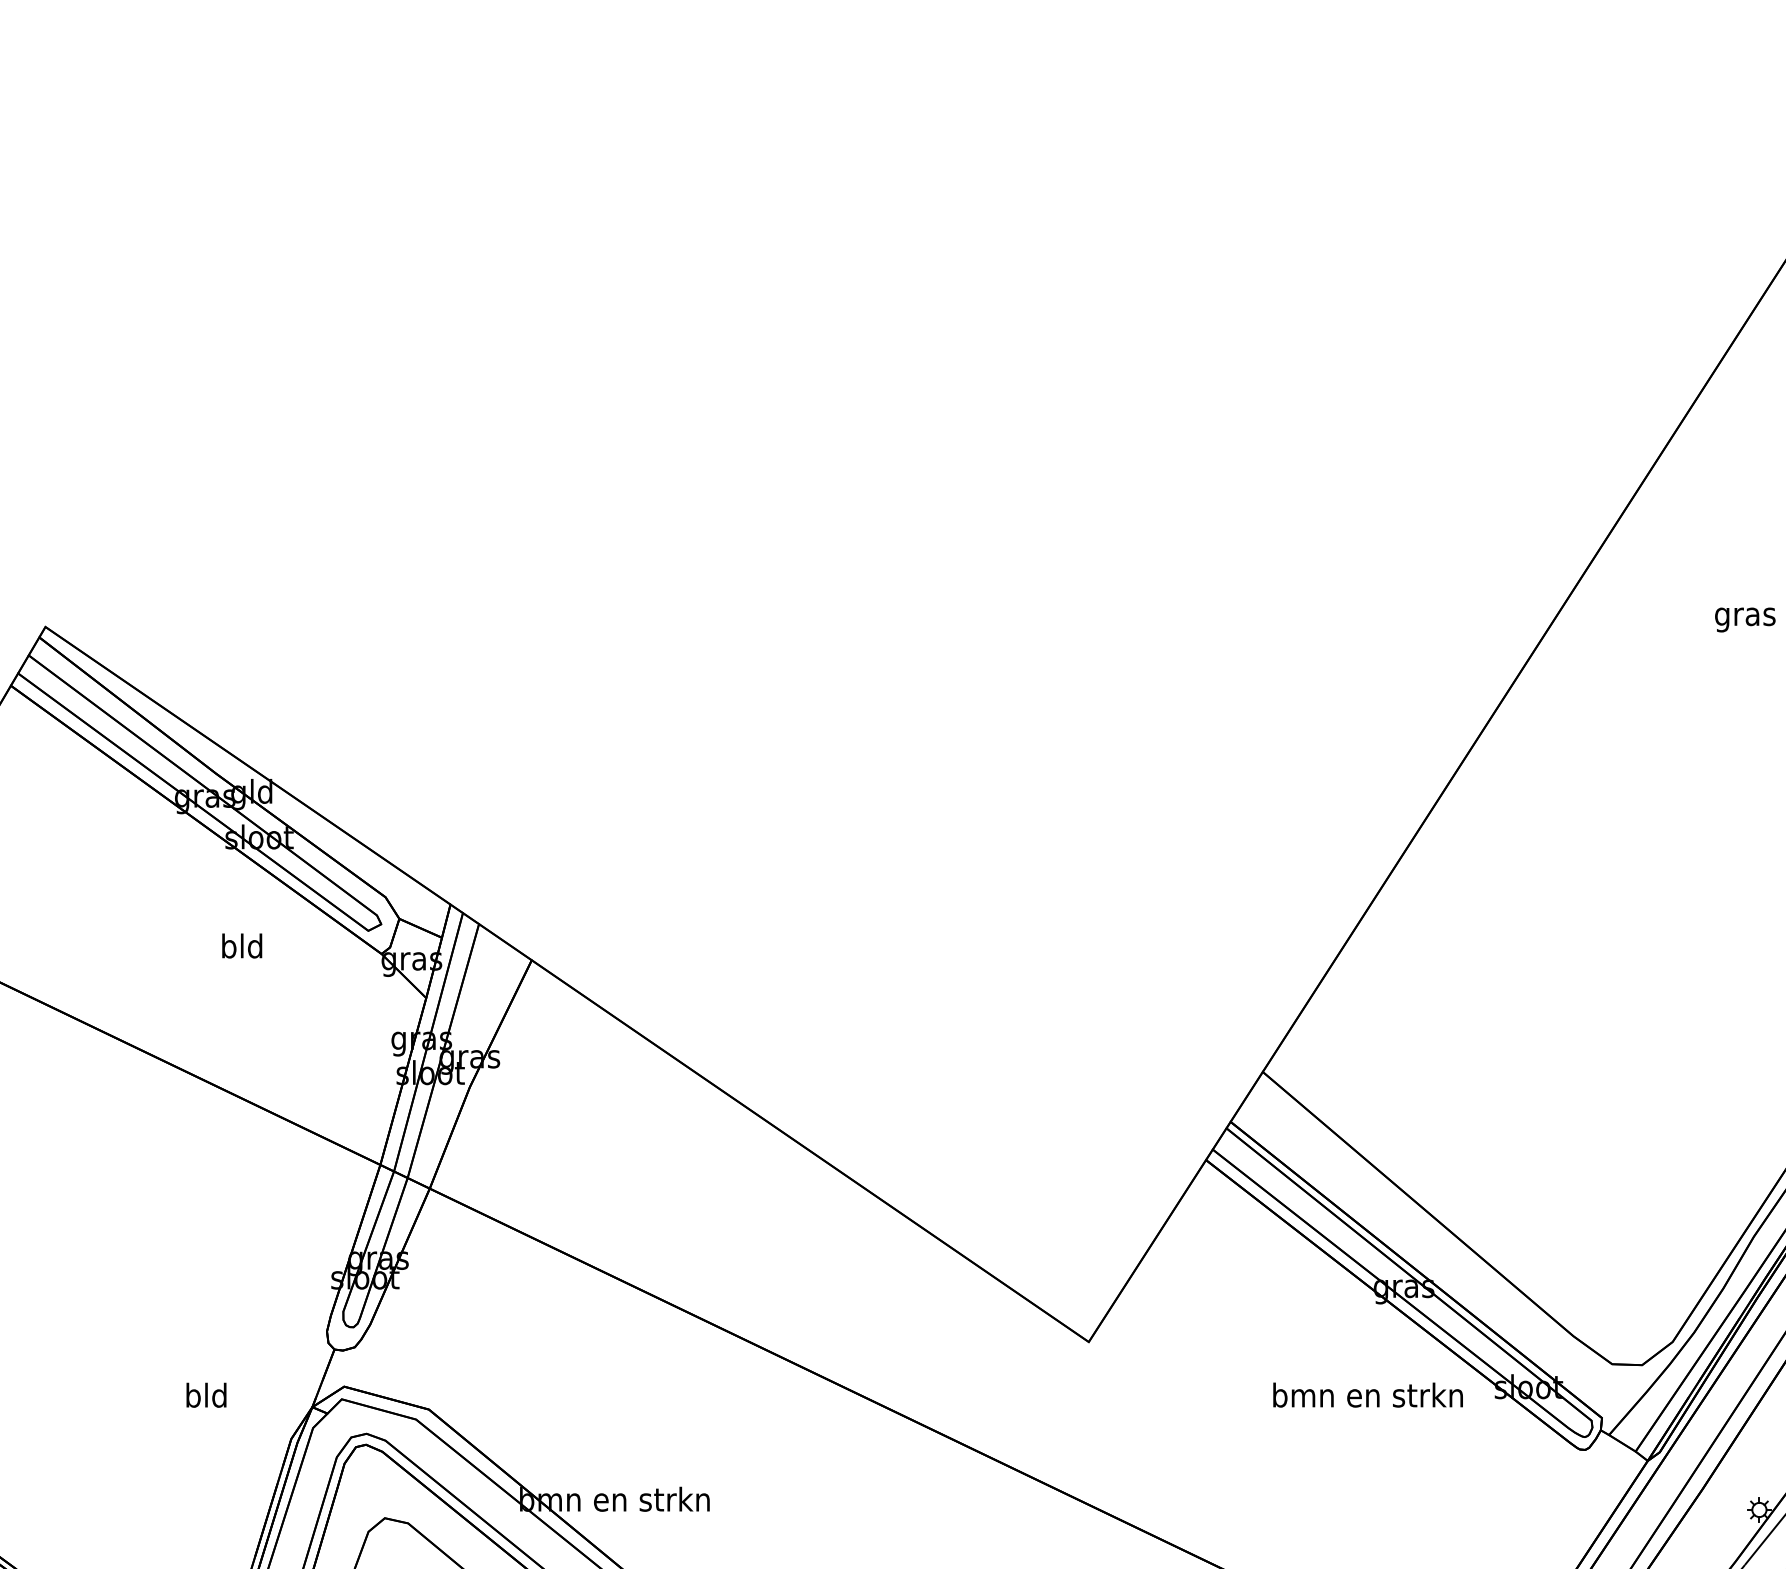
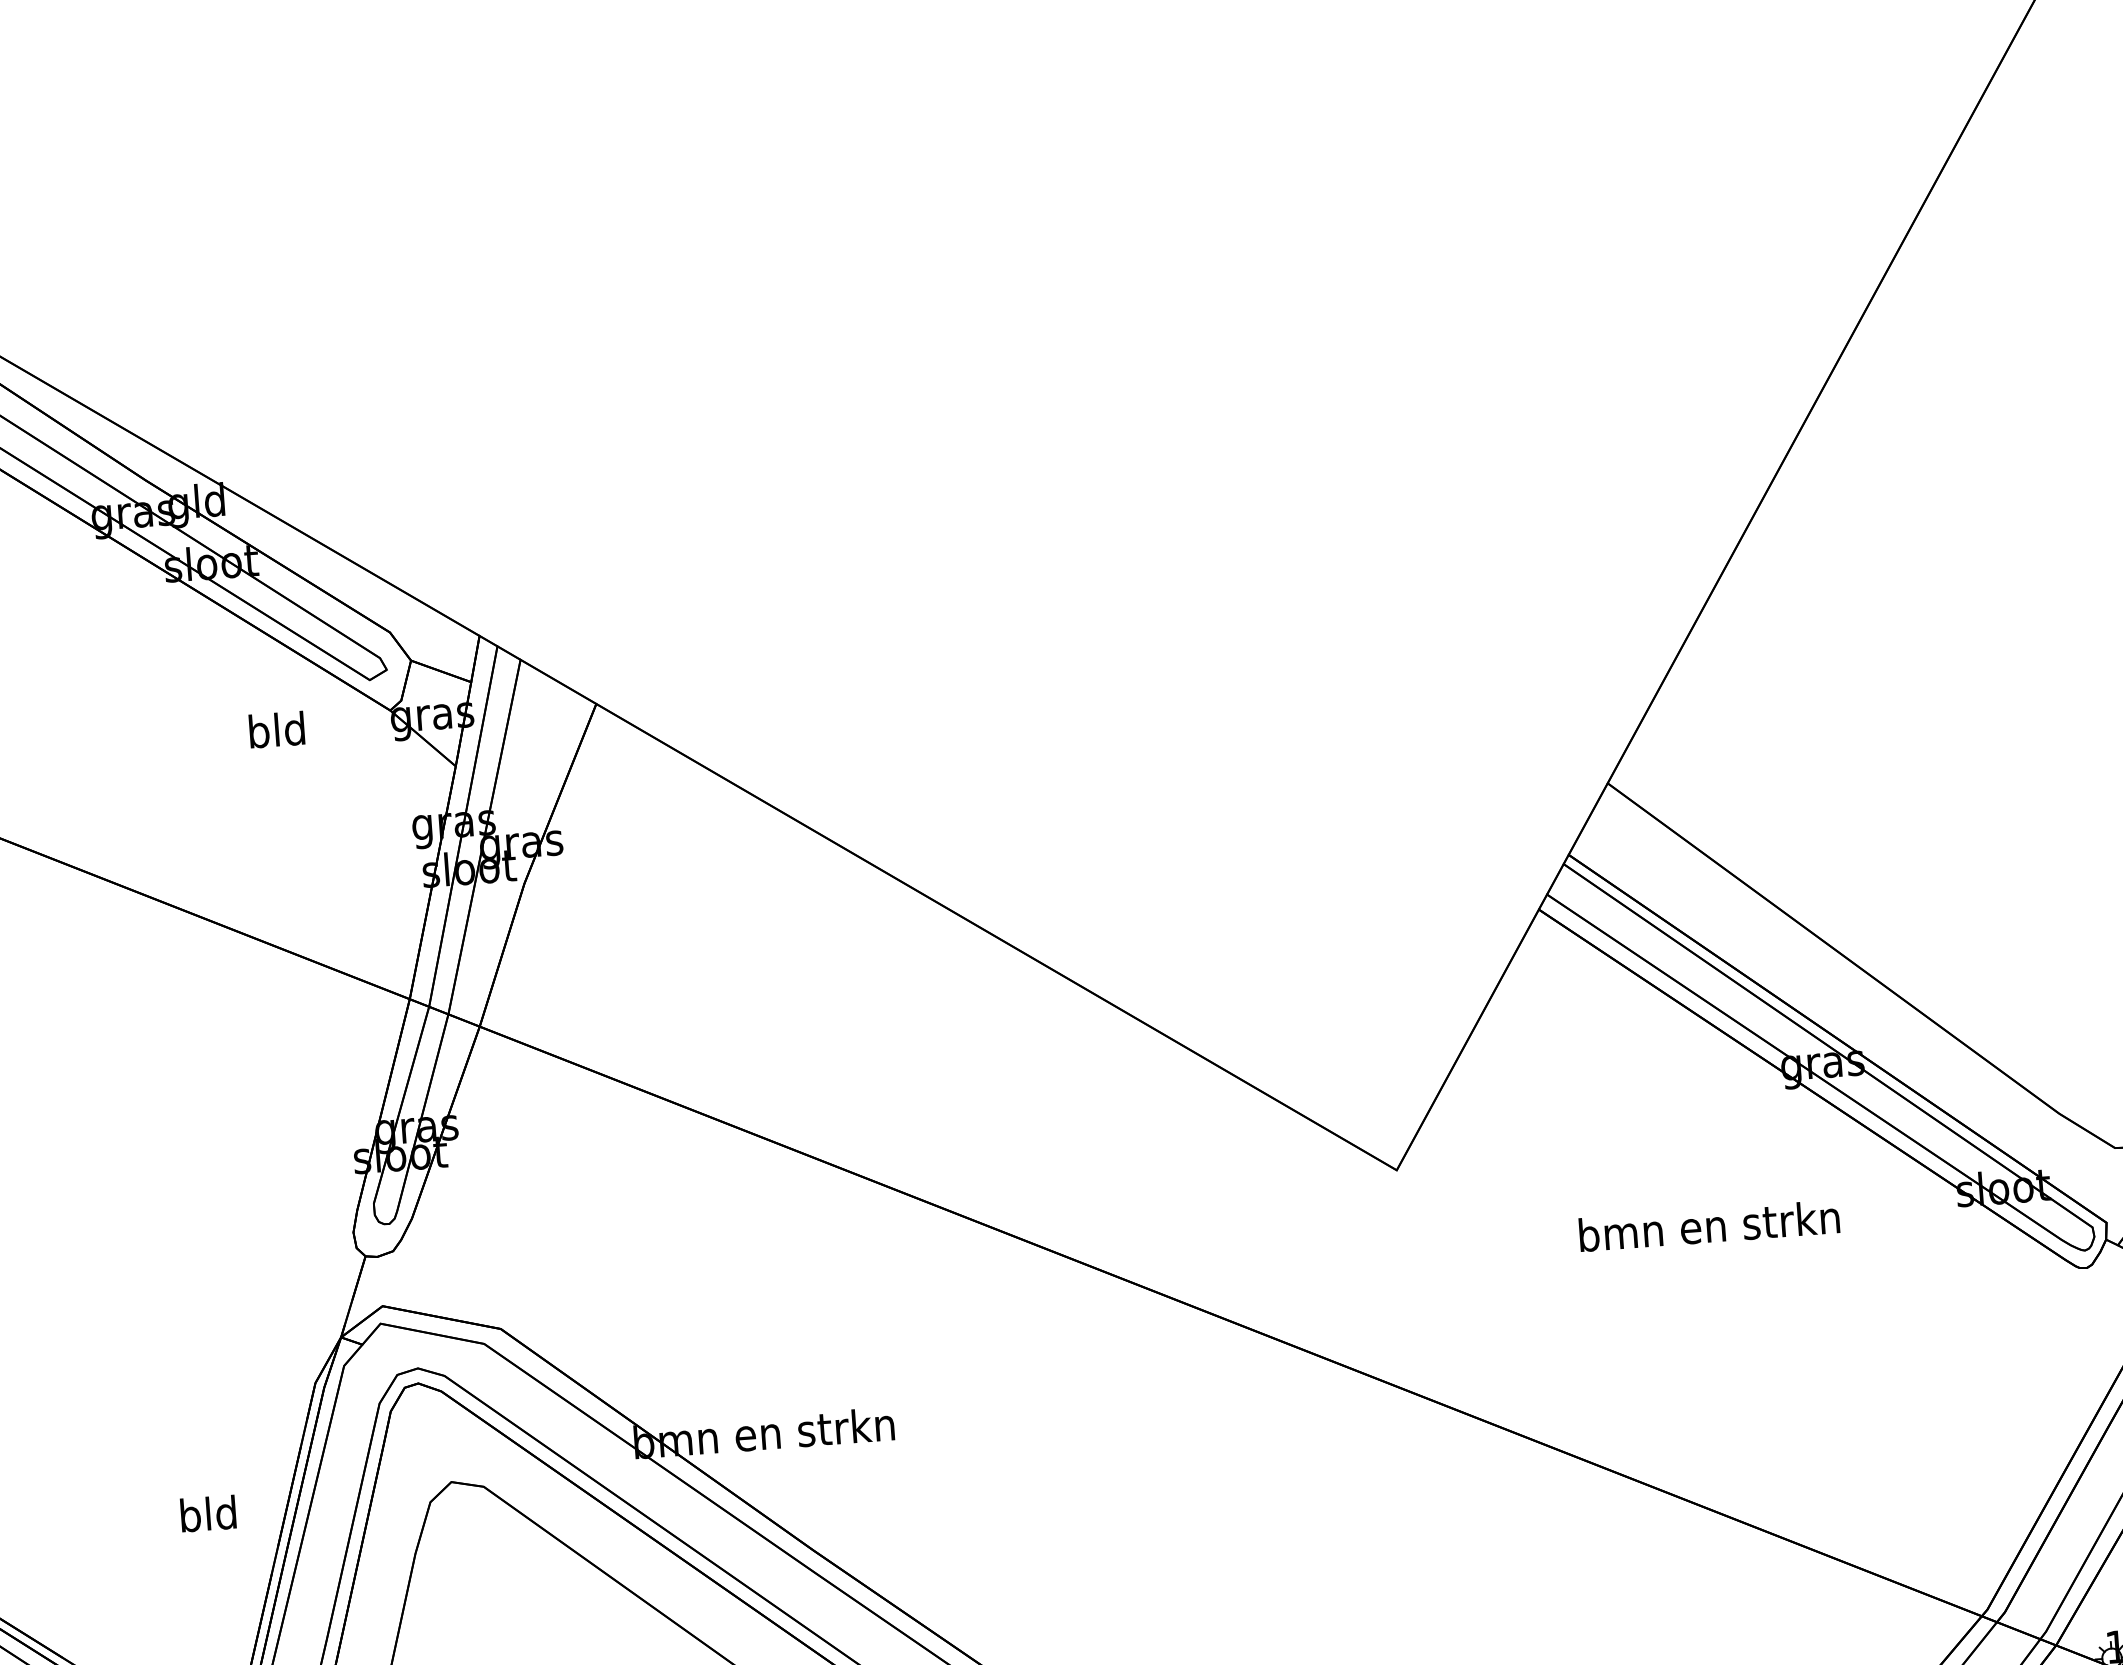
text: (242, 945) -> (277, 729), moved
text: (206, 1394) -> (208, 1512), moved
text: (1367, 1394) -> (1708, 1225), moved

